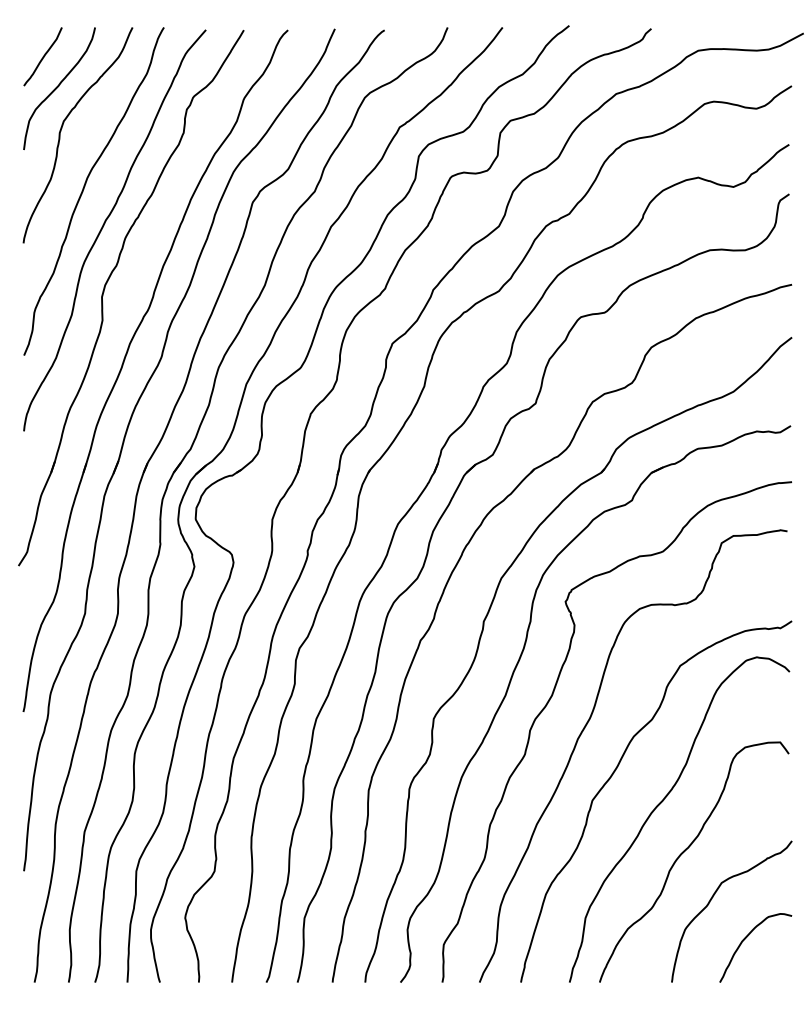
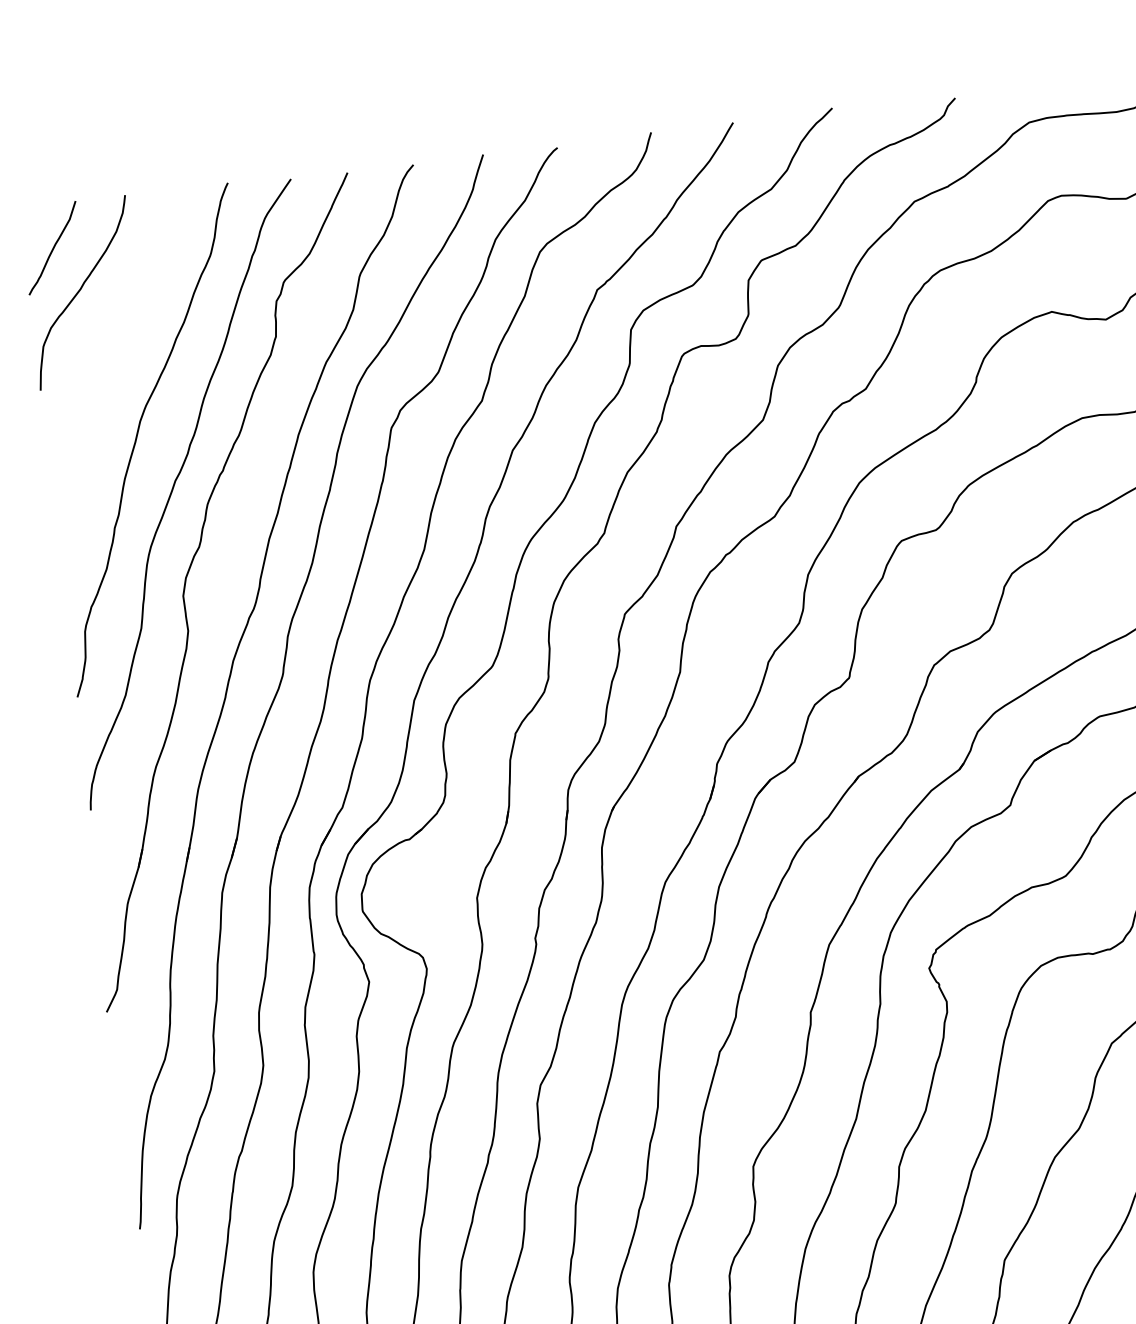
curve: (61, 131) -> (93, 356), removed

